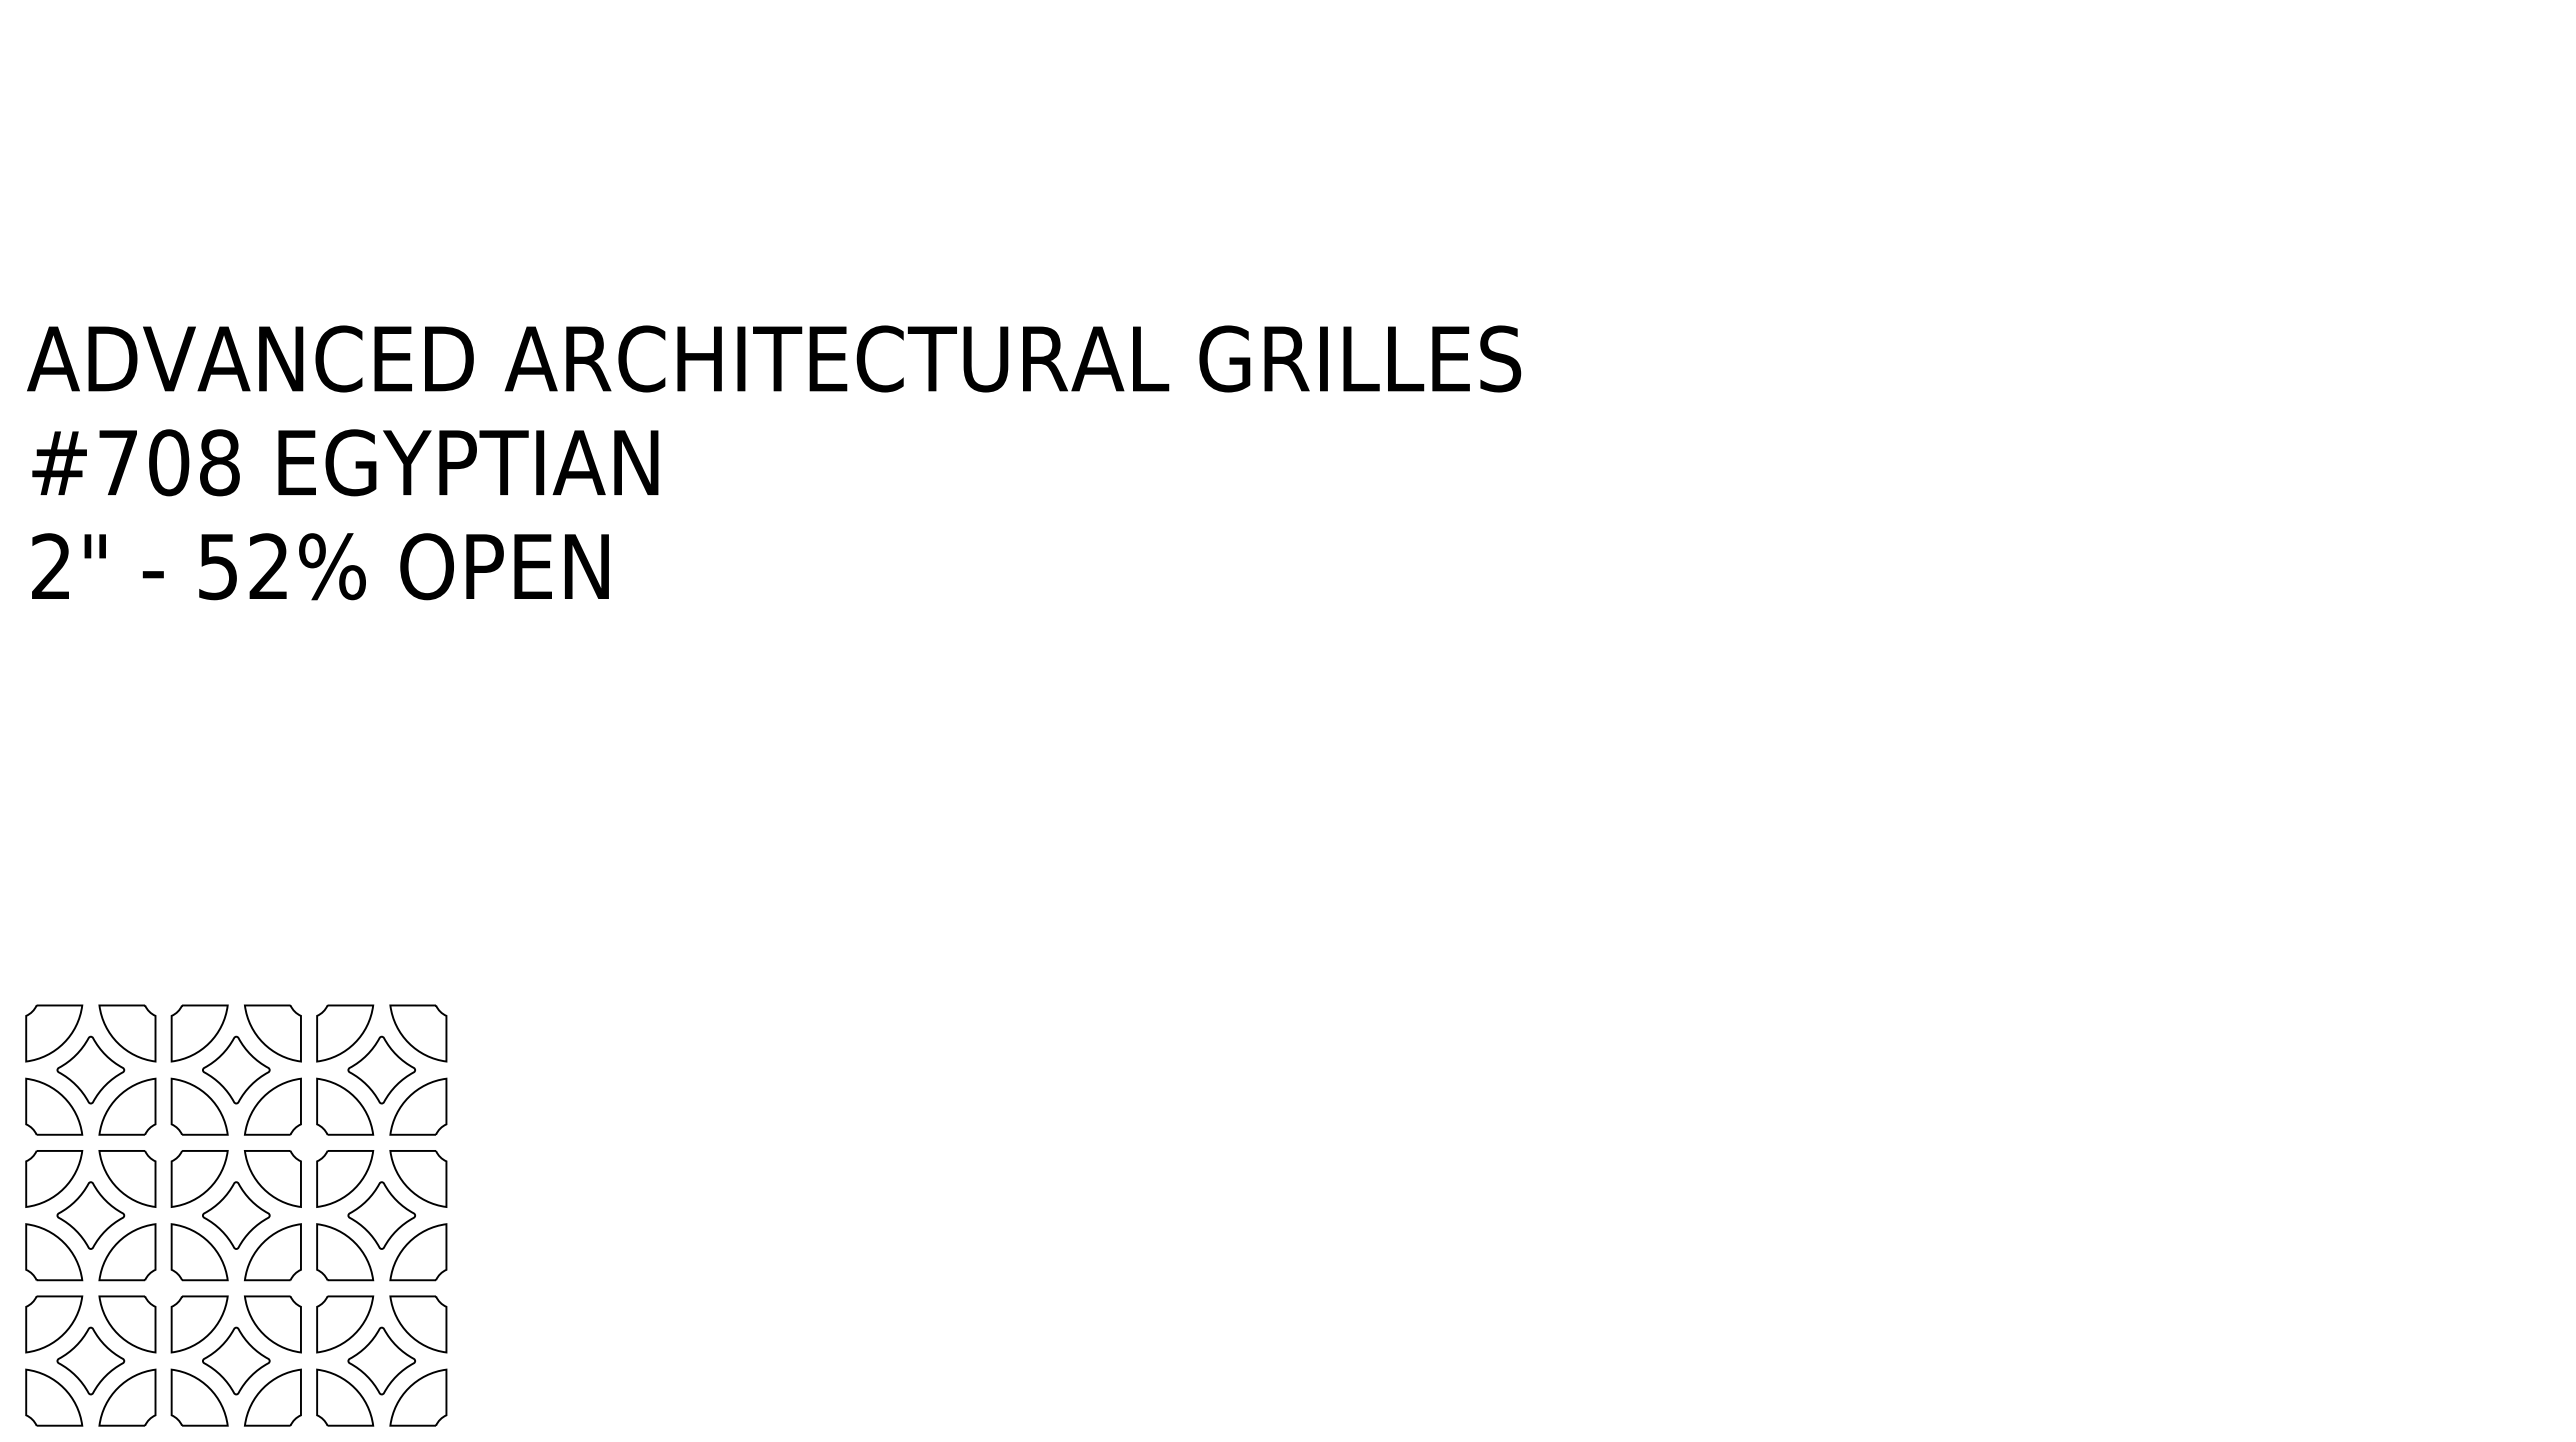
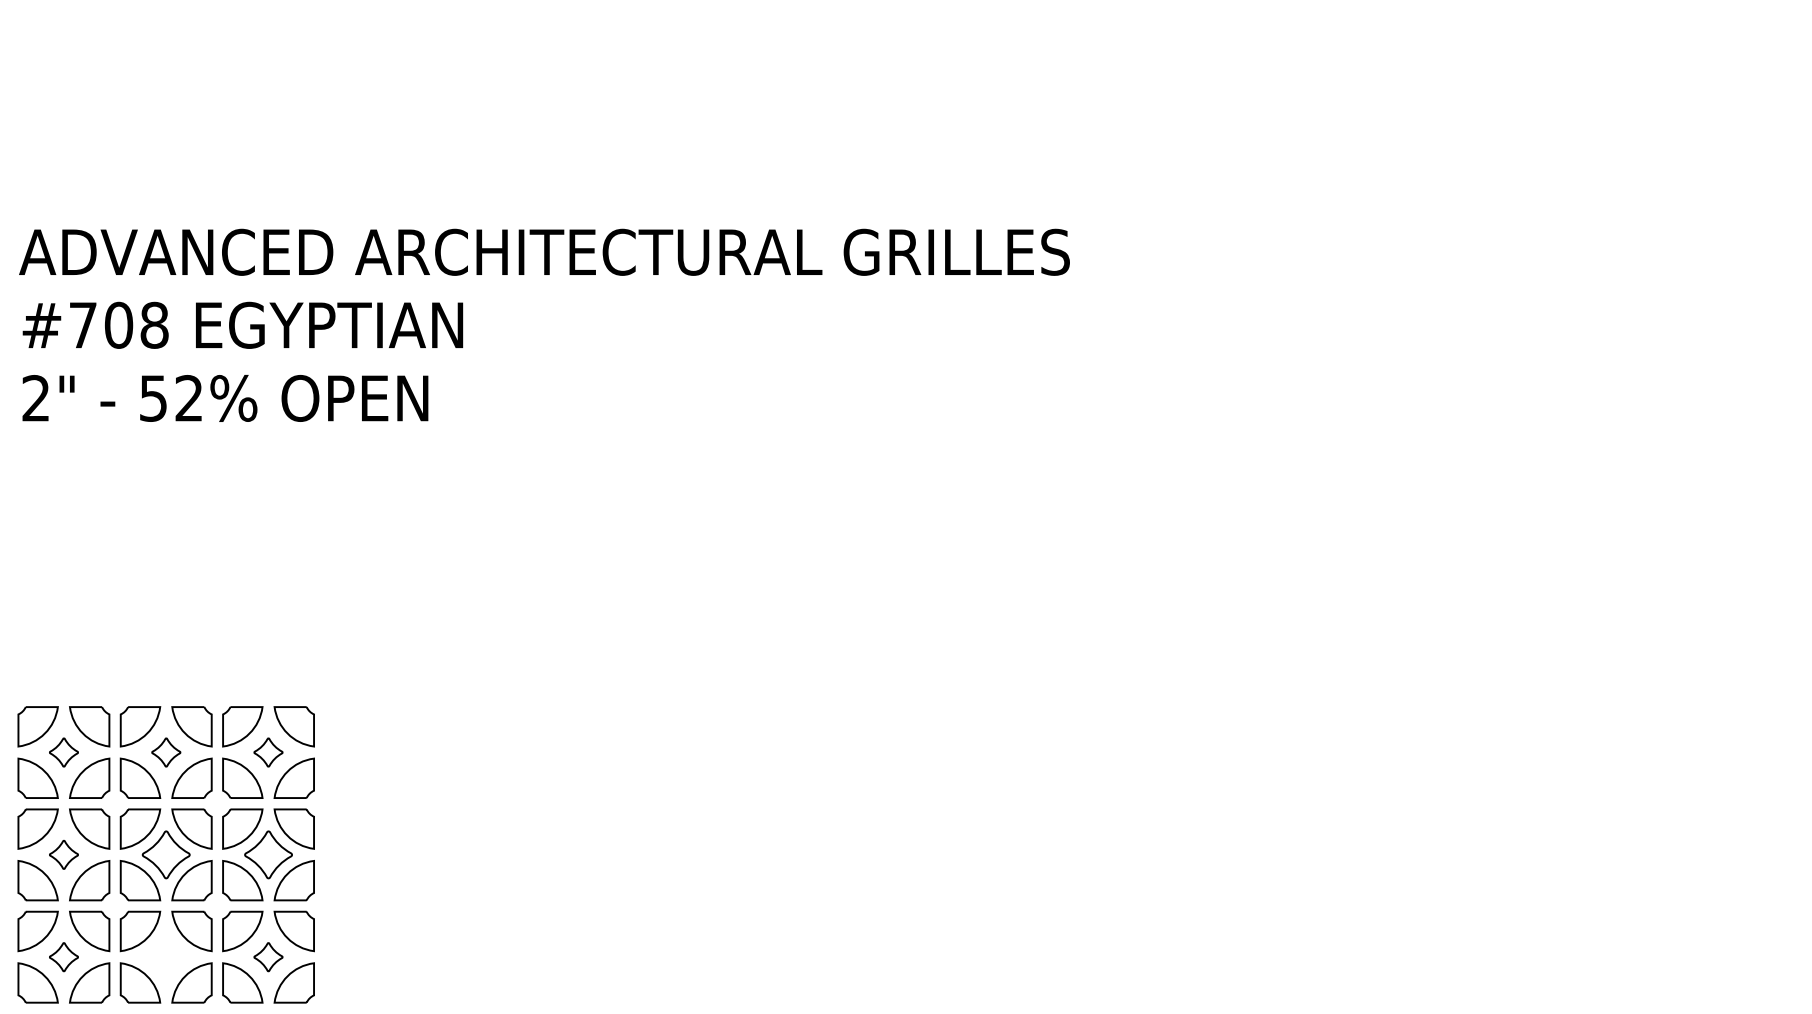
part: (90, 1069) -> (63, 752), size x0.6
part: (236, 1069) -> (166, 752), size x0.6
part: (381, 1069) -> (268, 752), size x0.6
part: (90, 1215) -> (63, 854), size x0.6
part: (90, 1360) -> (63, 956), size x0.6
part: (236, 1360) -> (166, 956), removed
part: (381, 1360) -> (268, 956), size x0.6

